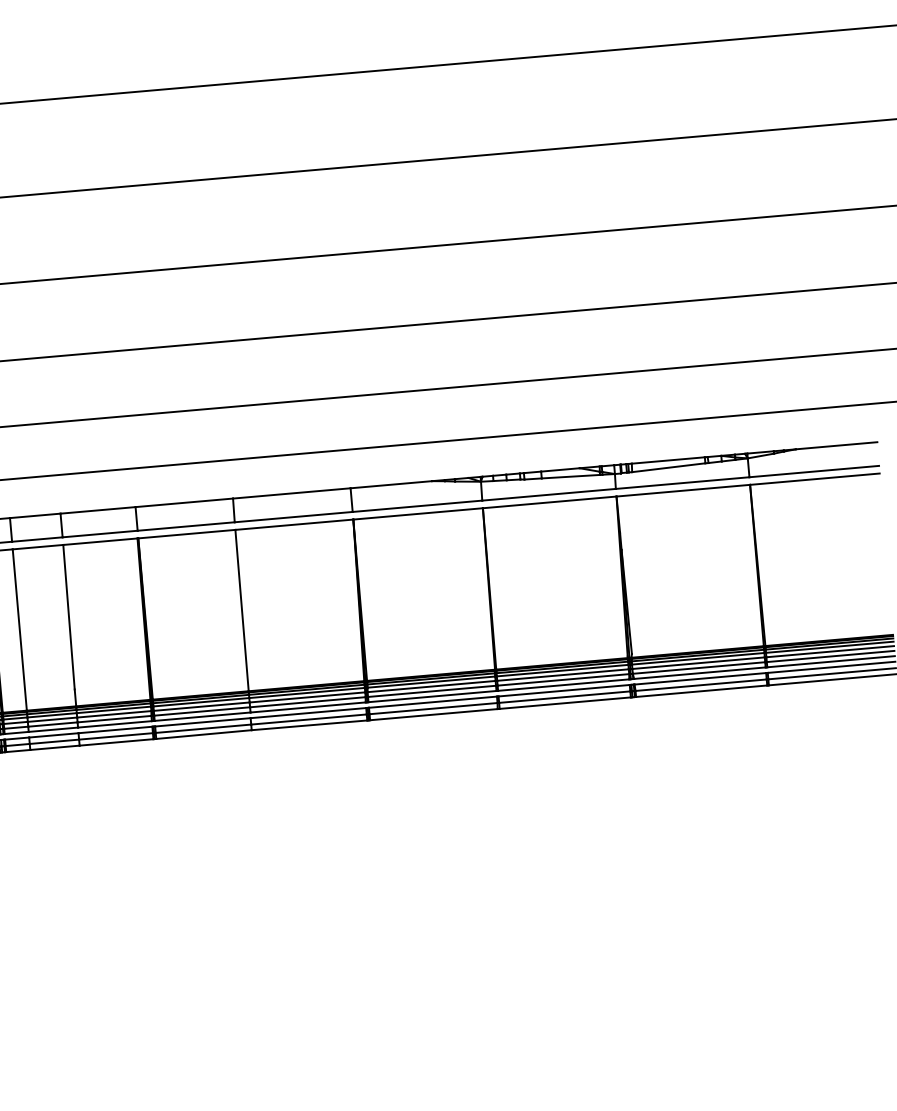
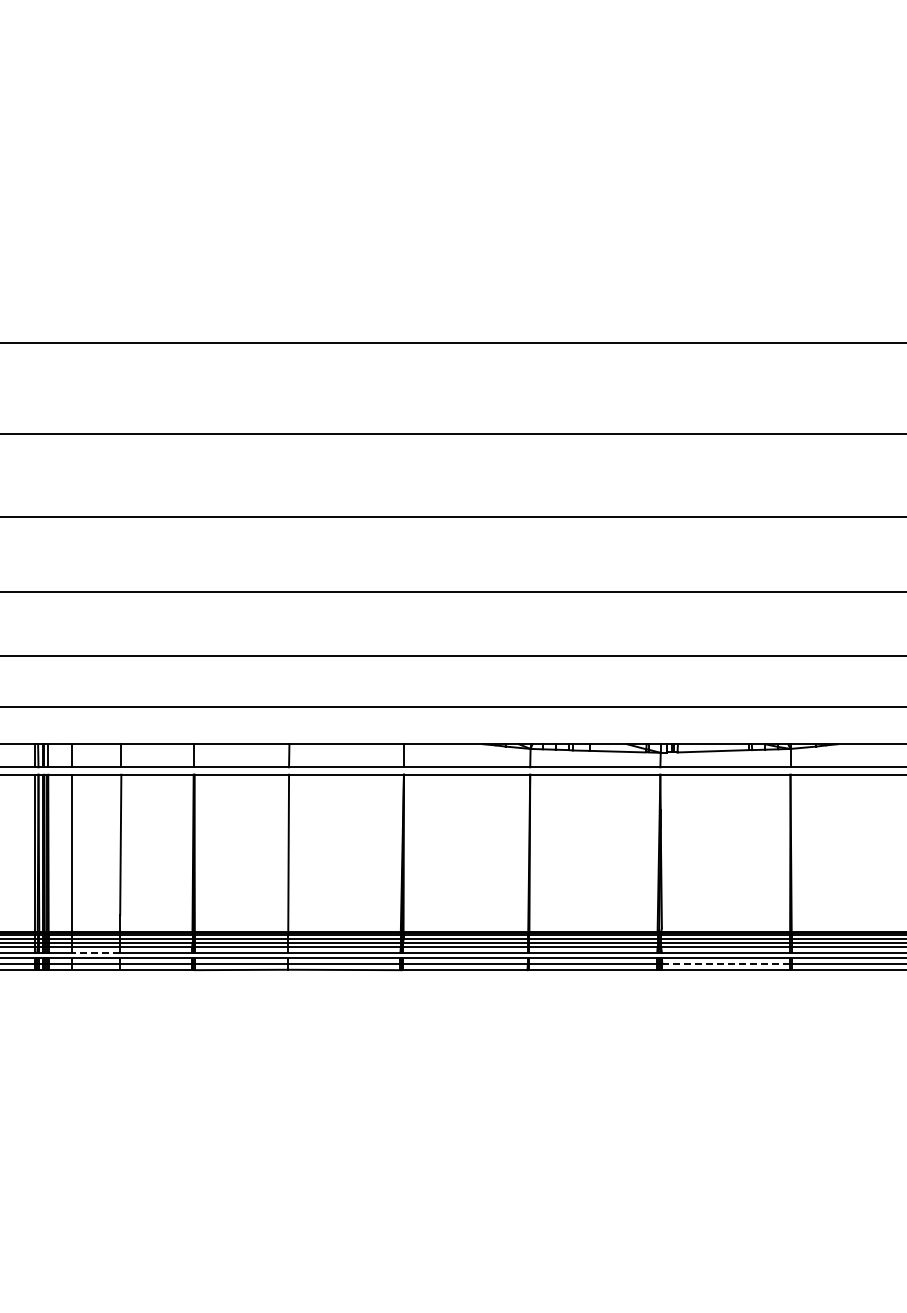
line: (701, 685) -> (726, 964), solid -> dashed
line: (52, 729) -> (95, 952), solid -> dashed

